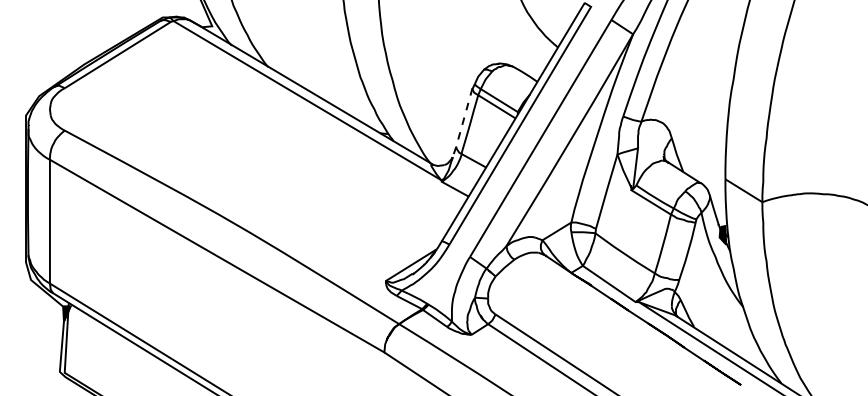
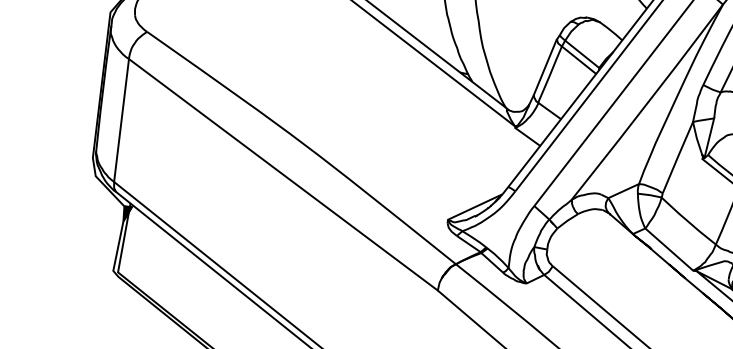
line: (462, 124) -> (542, 73), dashed -> solid

